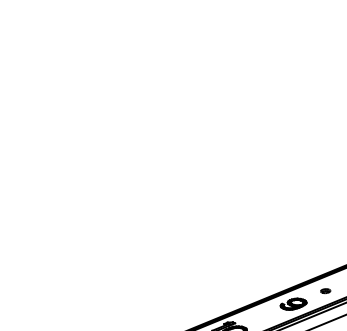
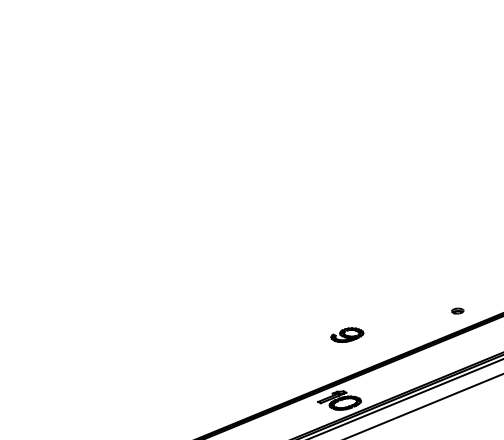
part: (325, 290) -> (457, 310), moved
part: (293, 303) -> (347, 334), moved

